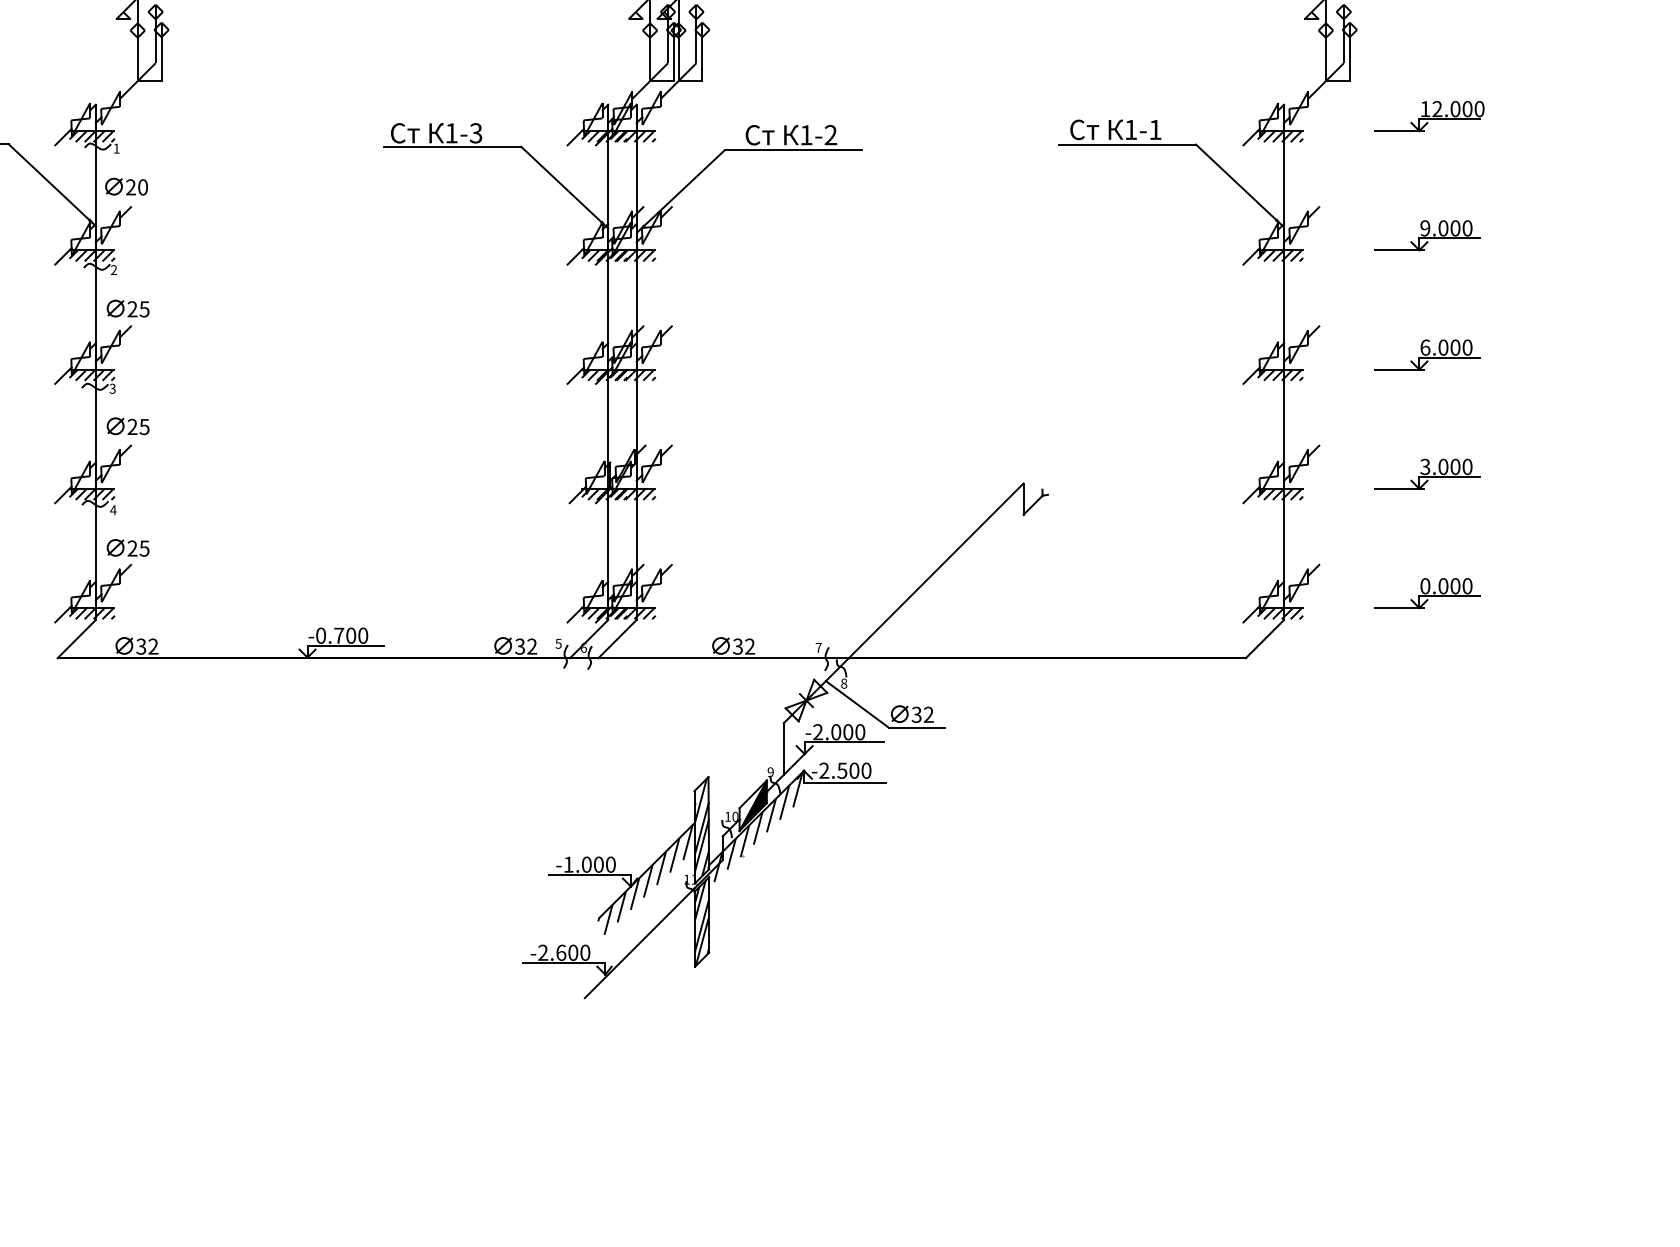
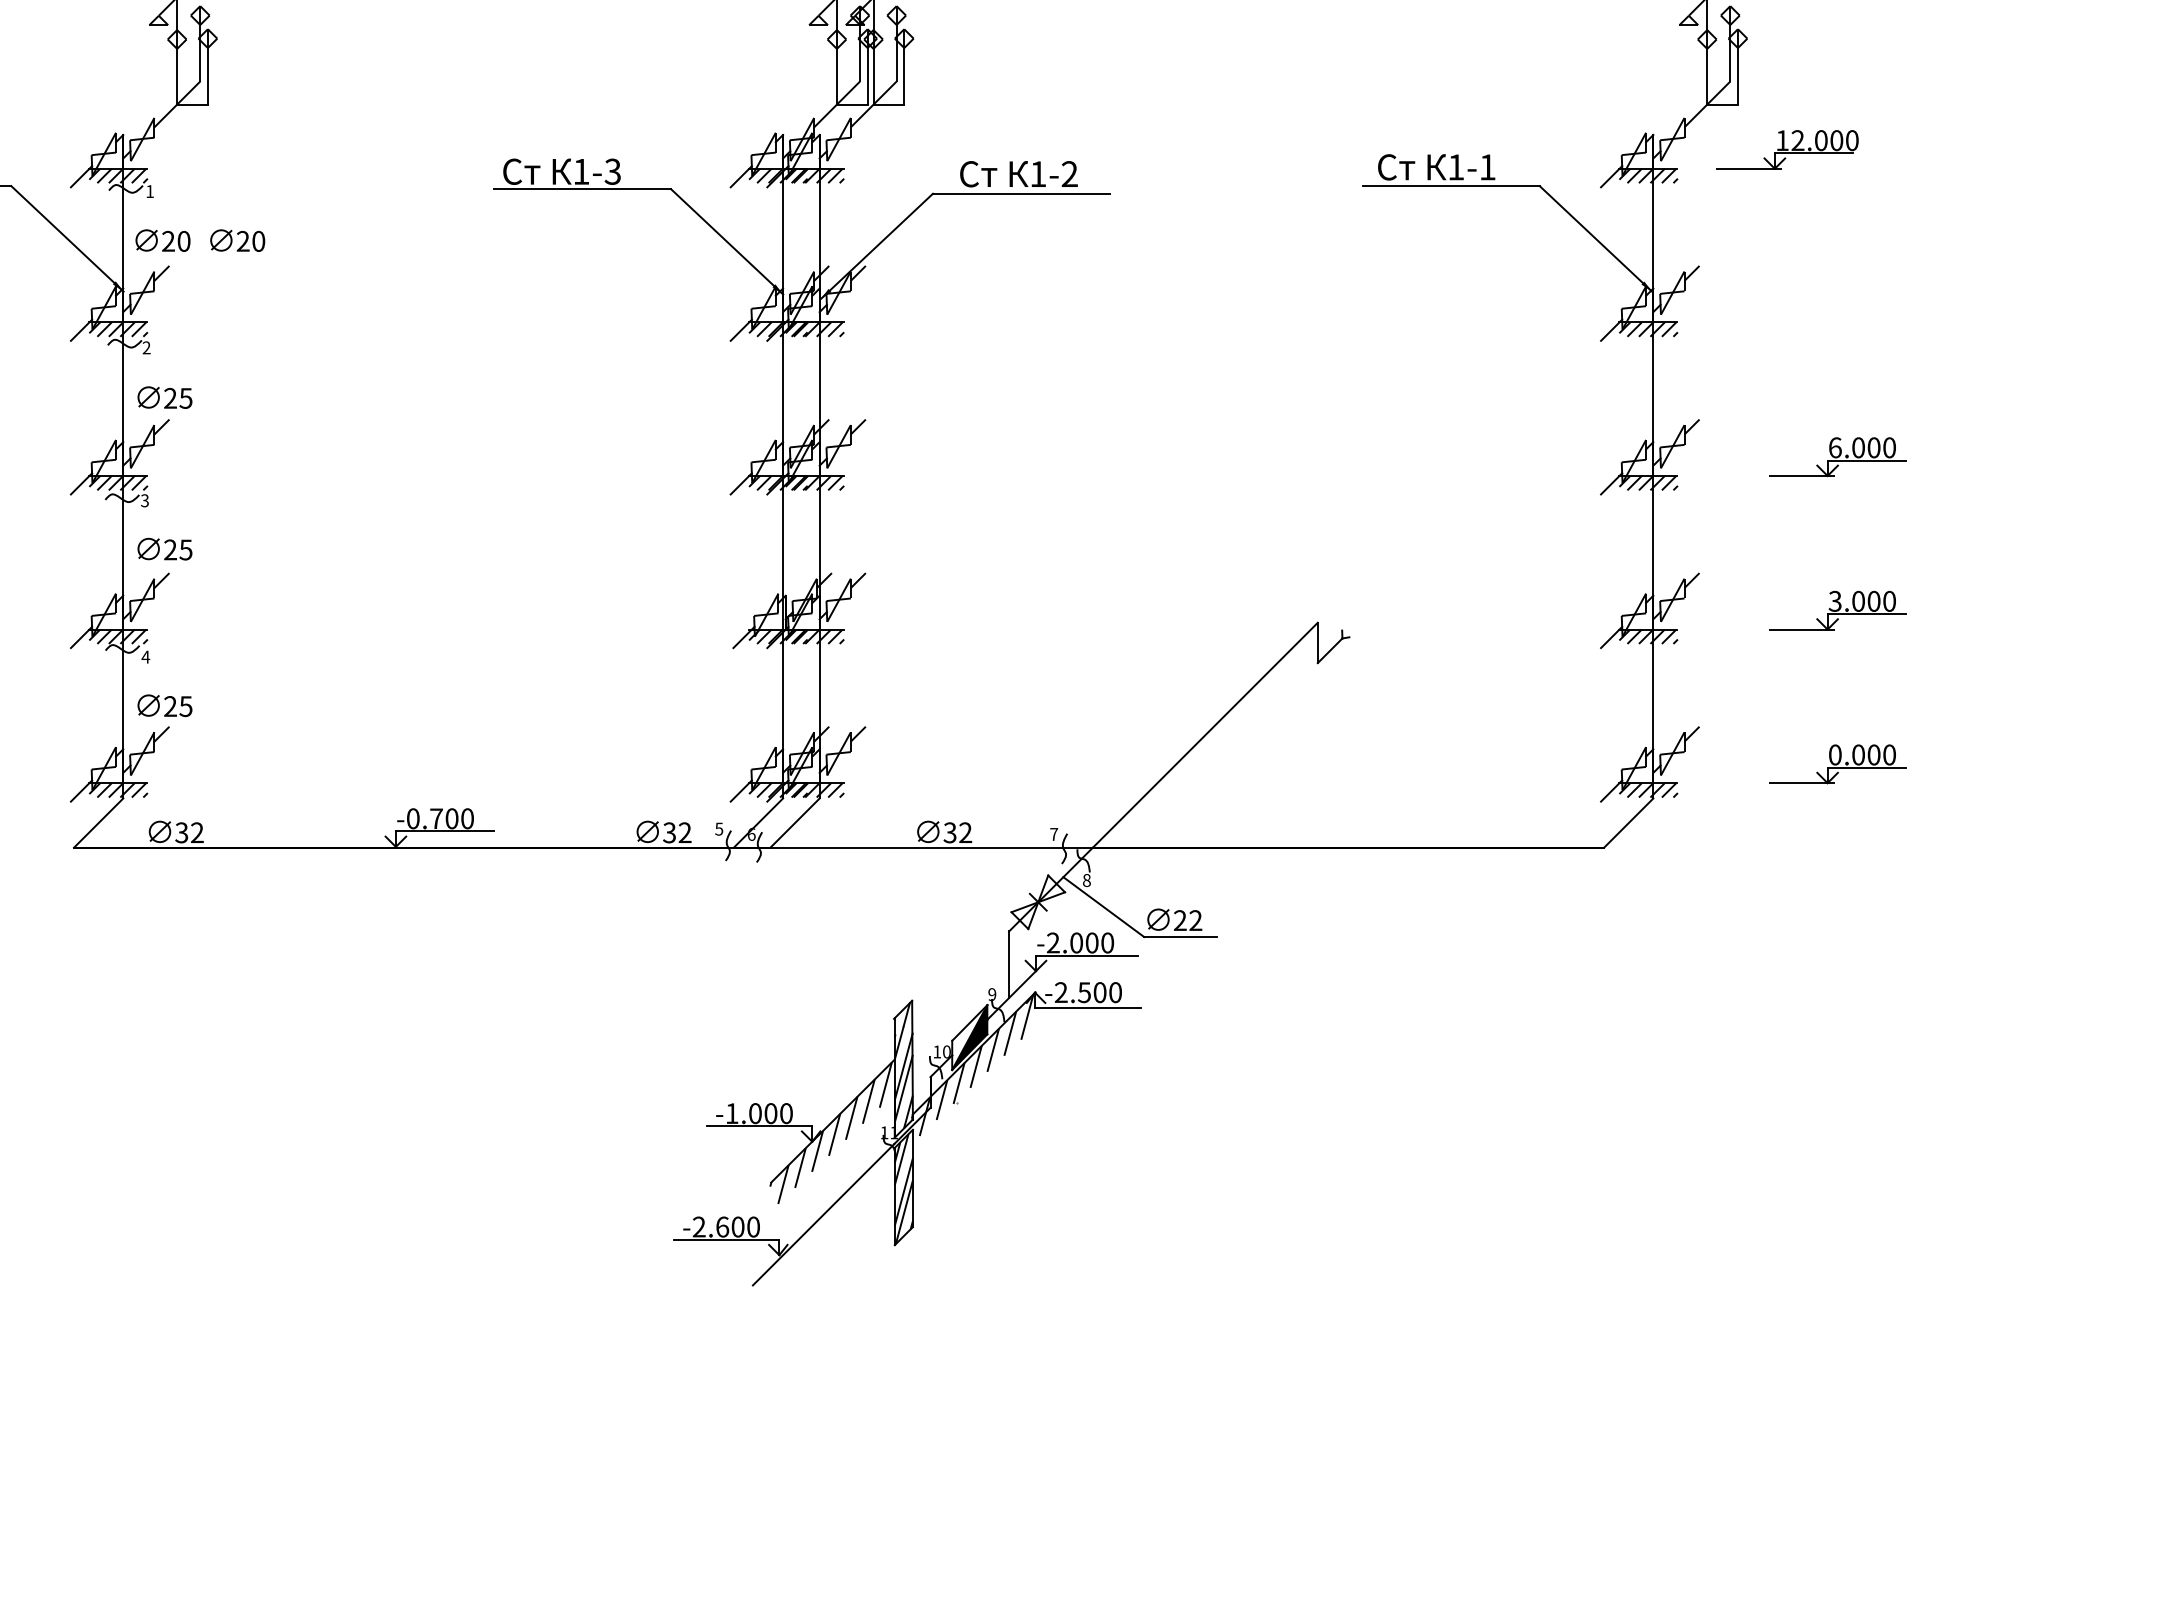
part: (1429, 116) -> (1787, 150), moved
part: (184, 186) -> (237, 240), added
part: (1427, 235) -> (1838, 303), removed
text: (916, 714) -> (1180, 920), 32 -> 22

